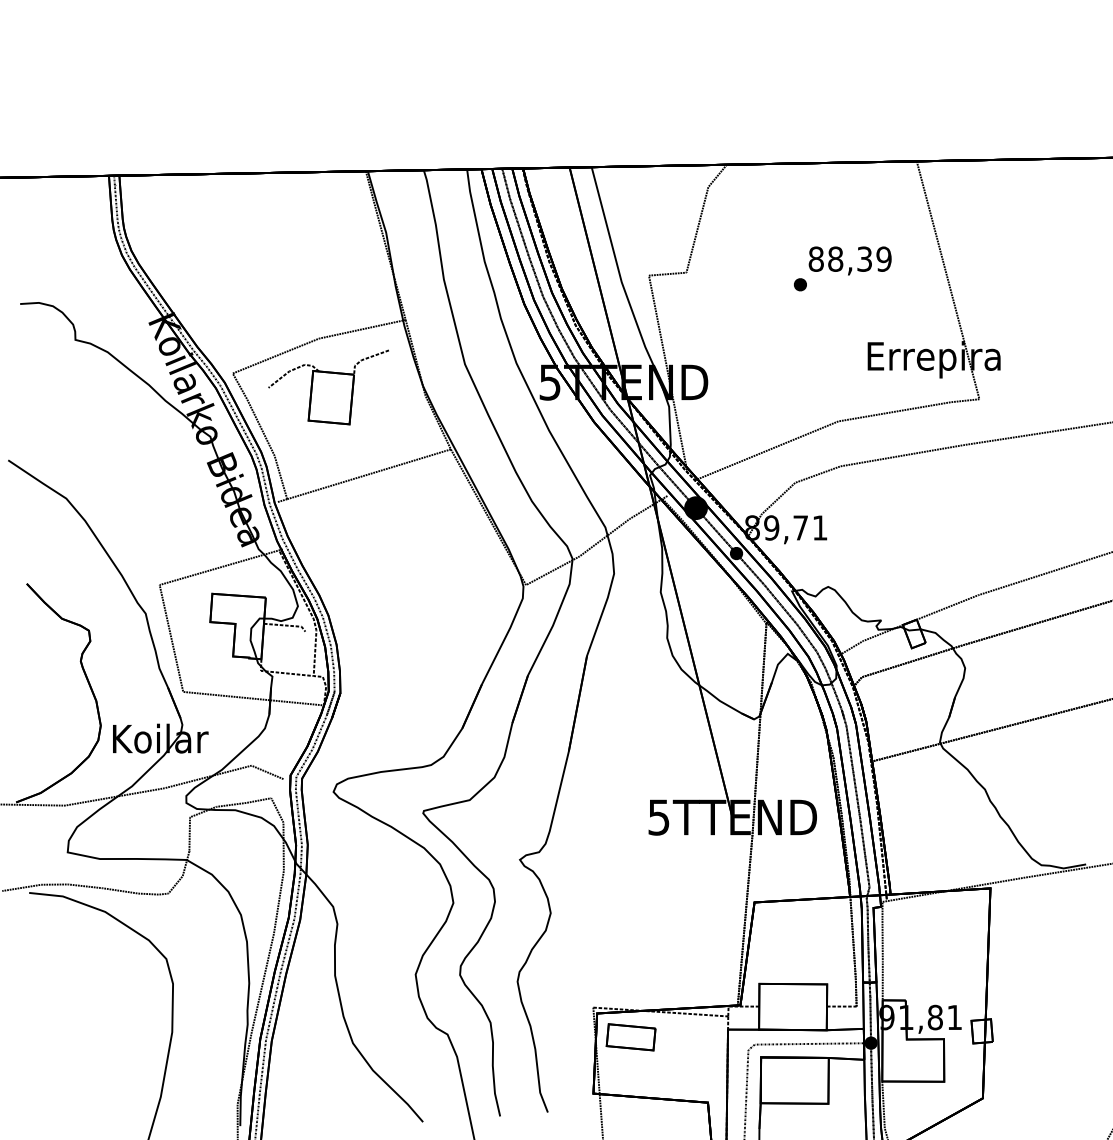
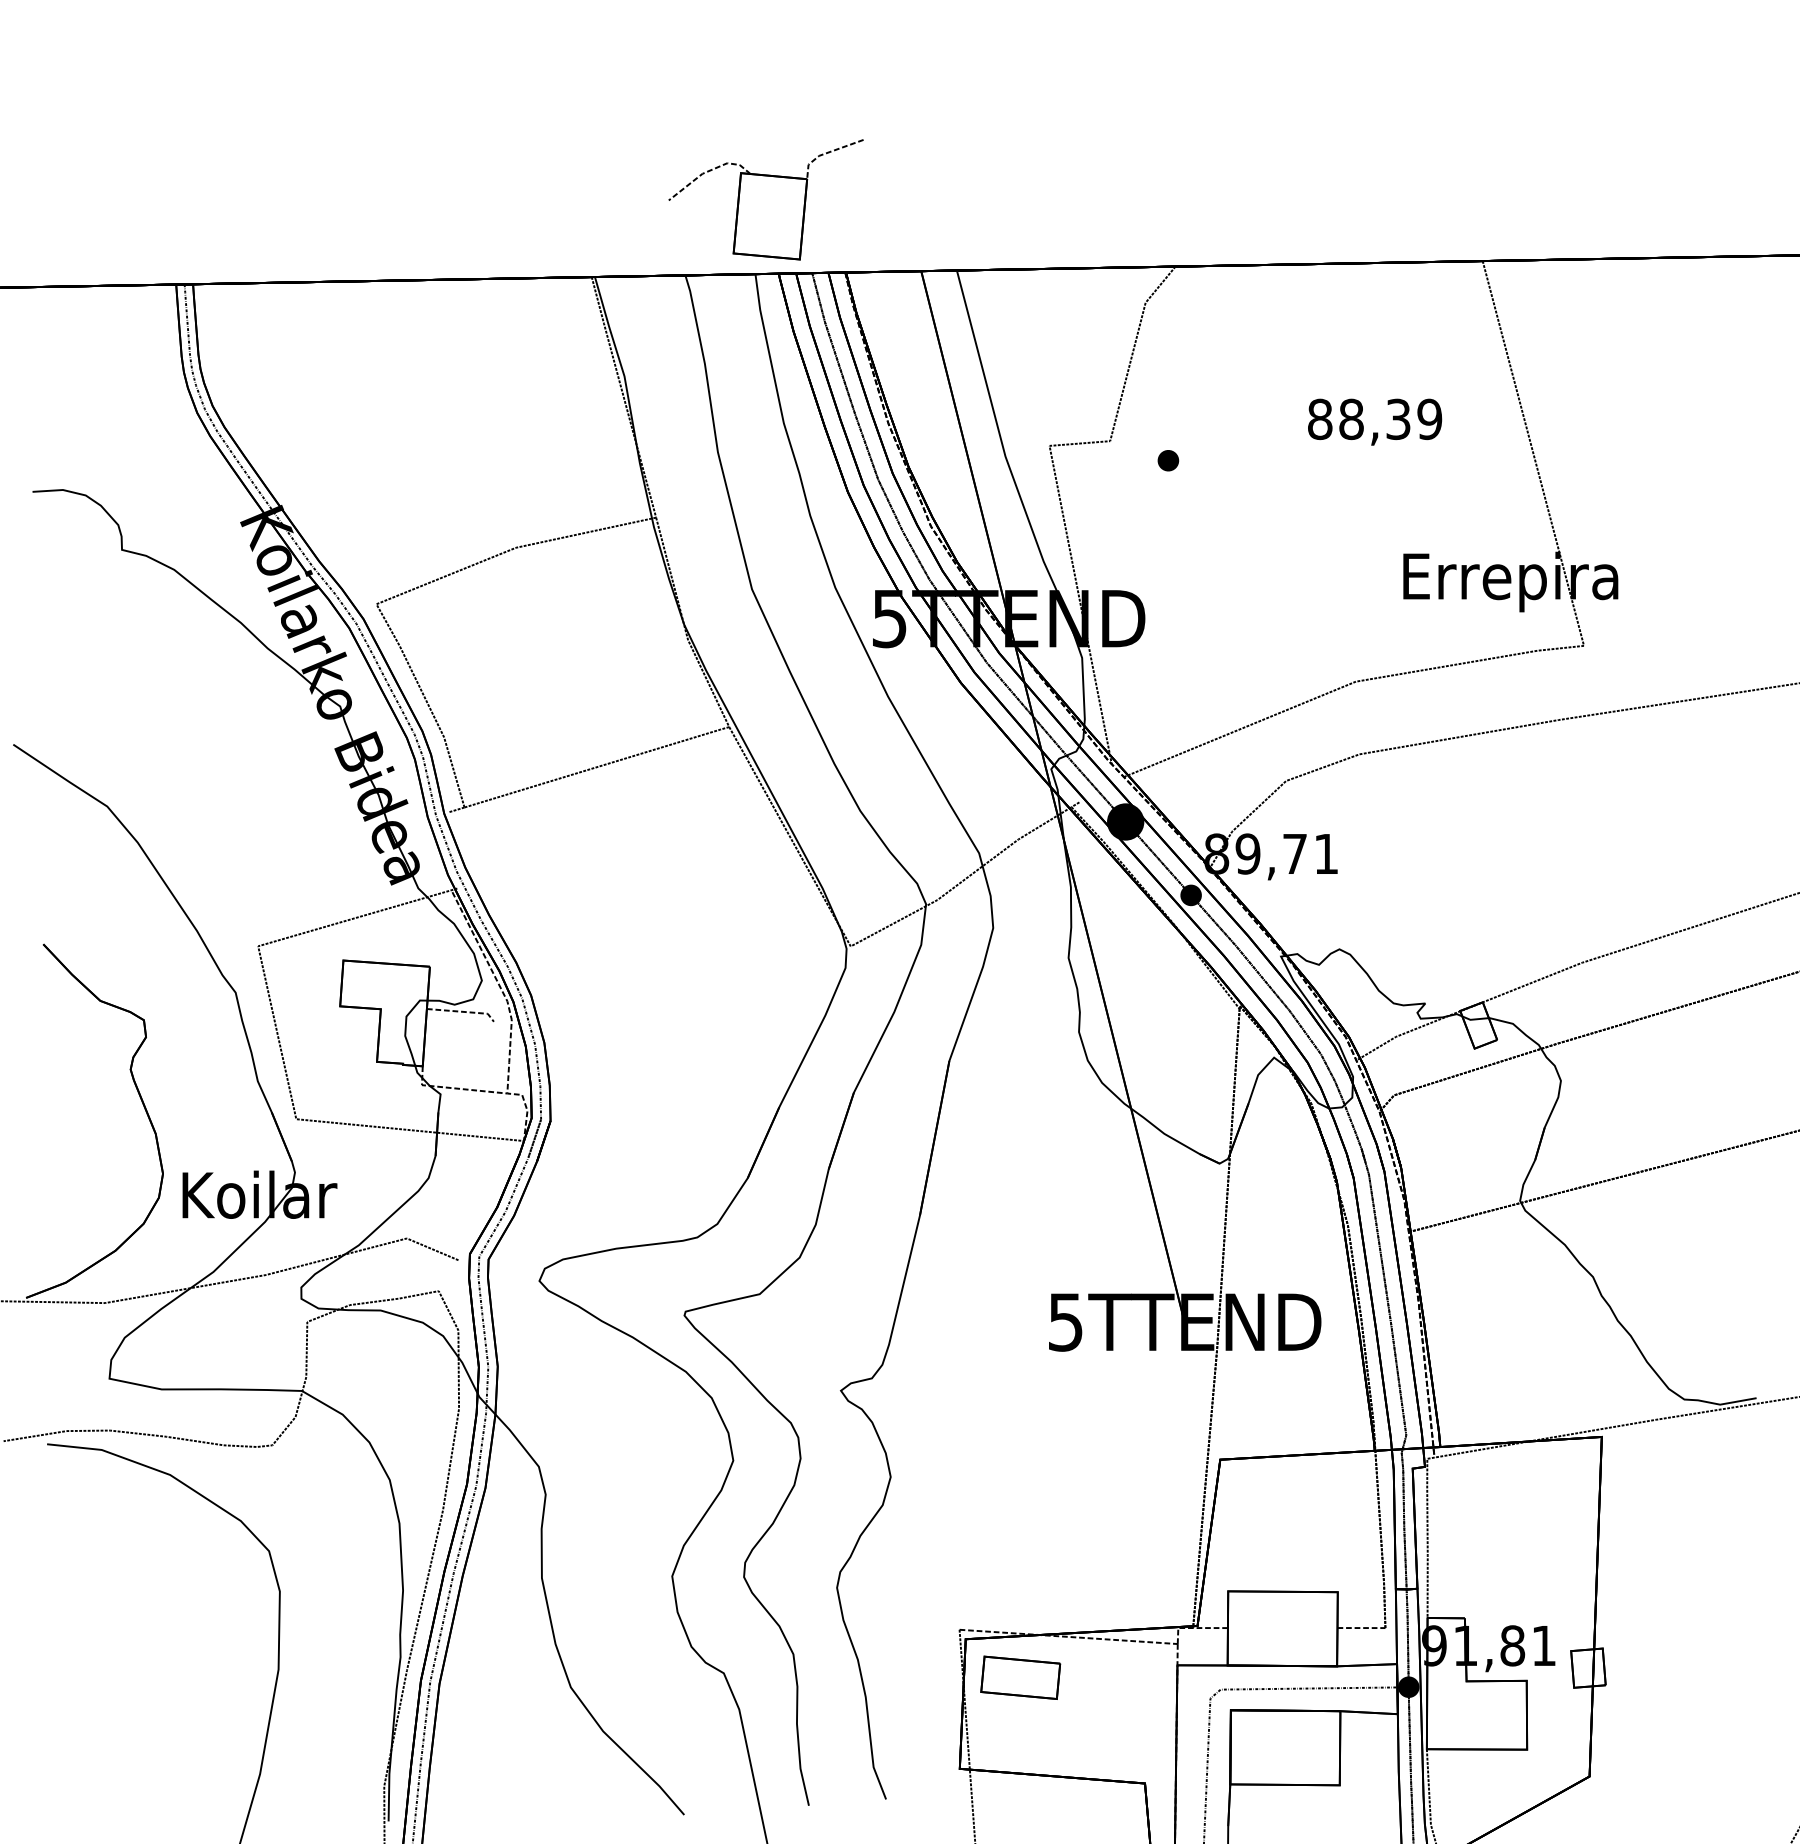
part: (800, 284) -> (1168, 460), moved
part: (328, 387) -> (765, 199), moved

